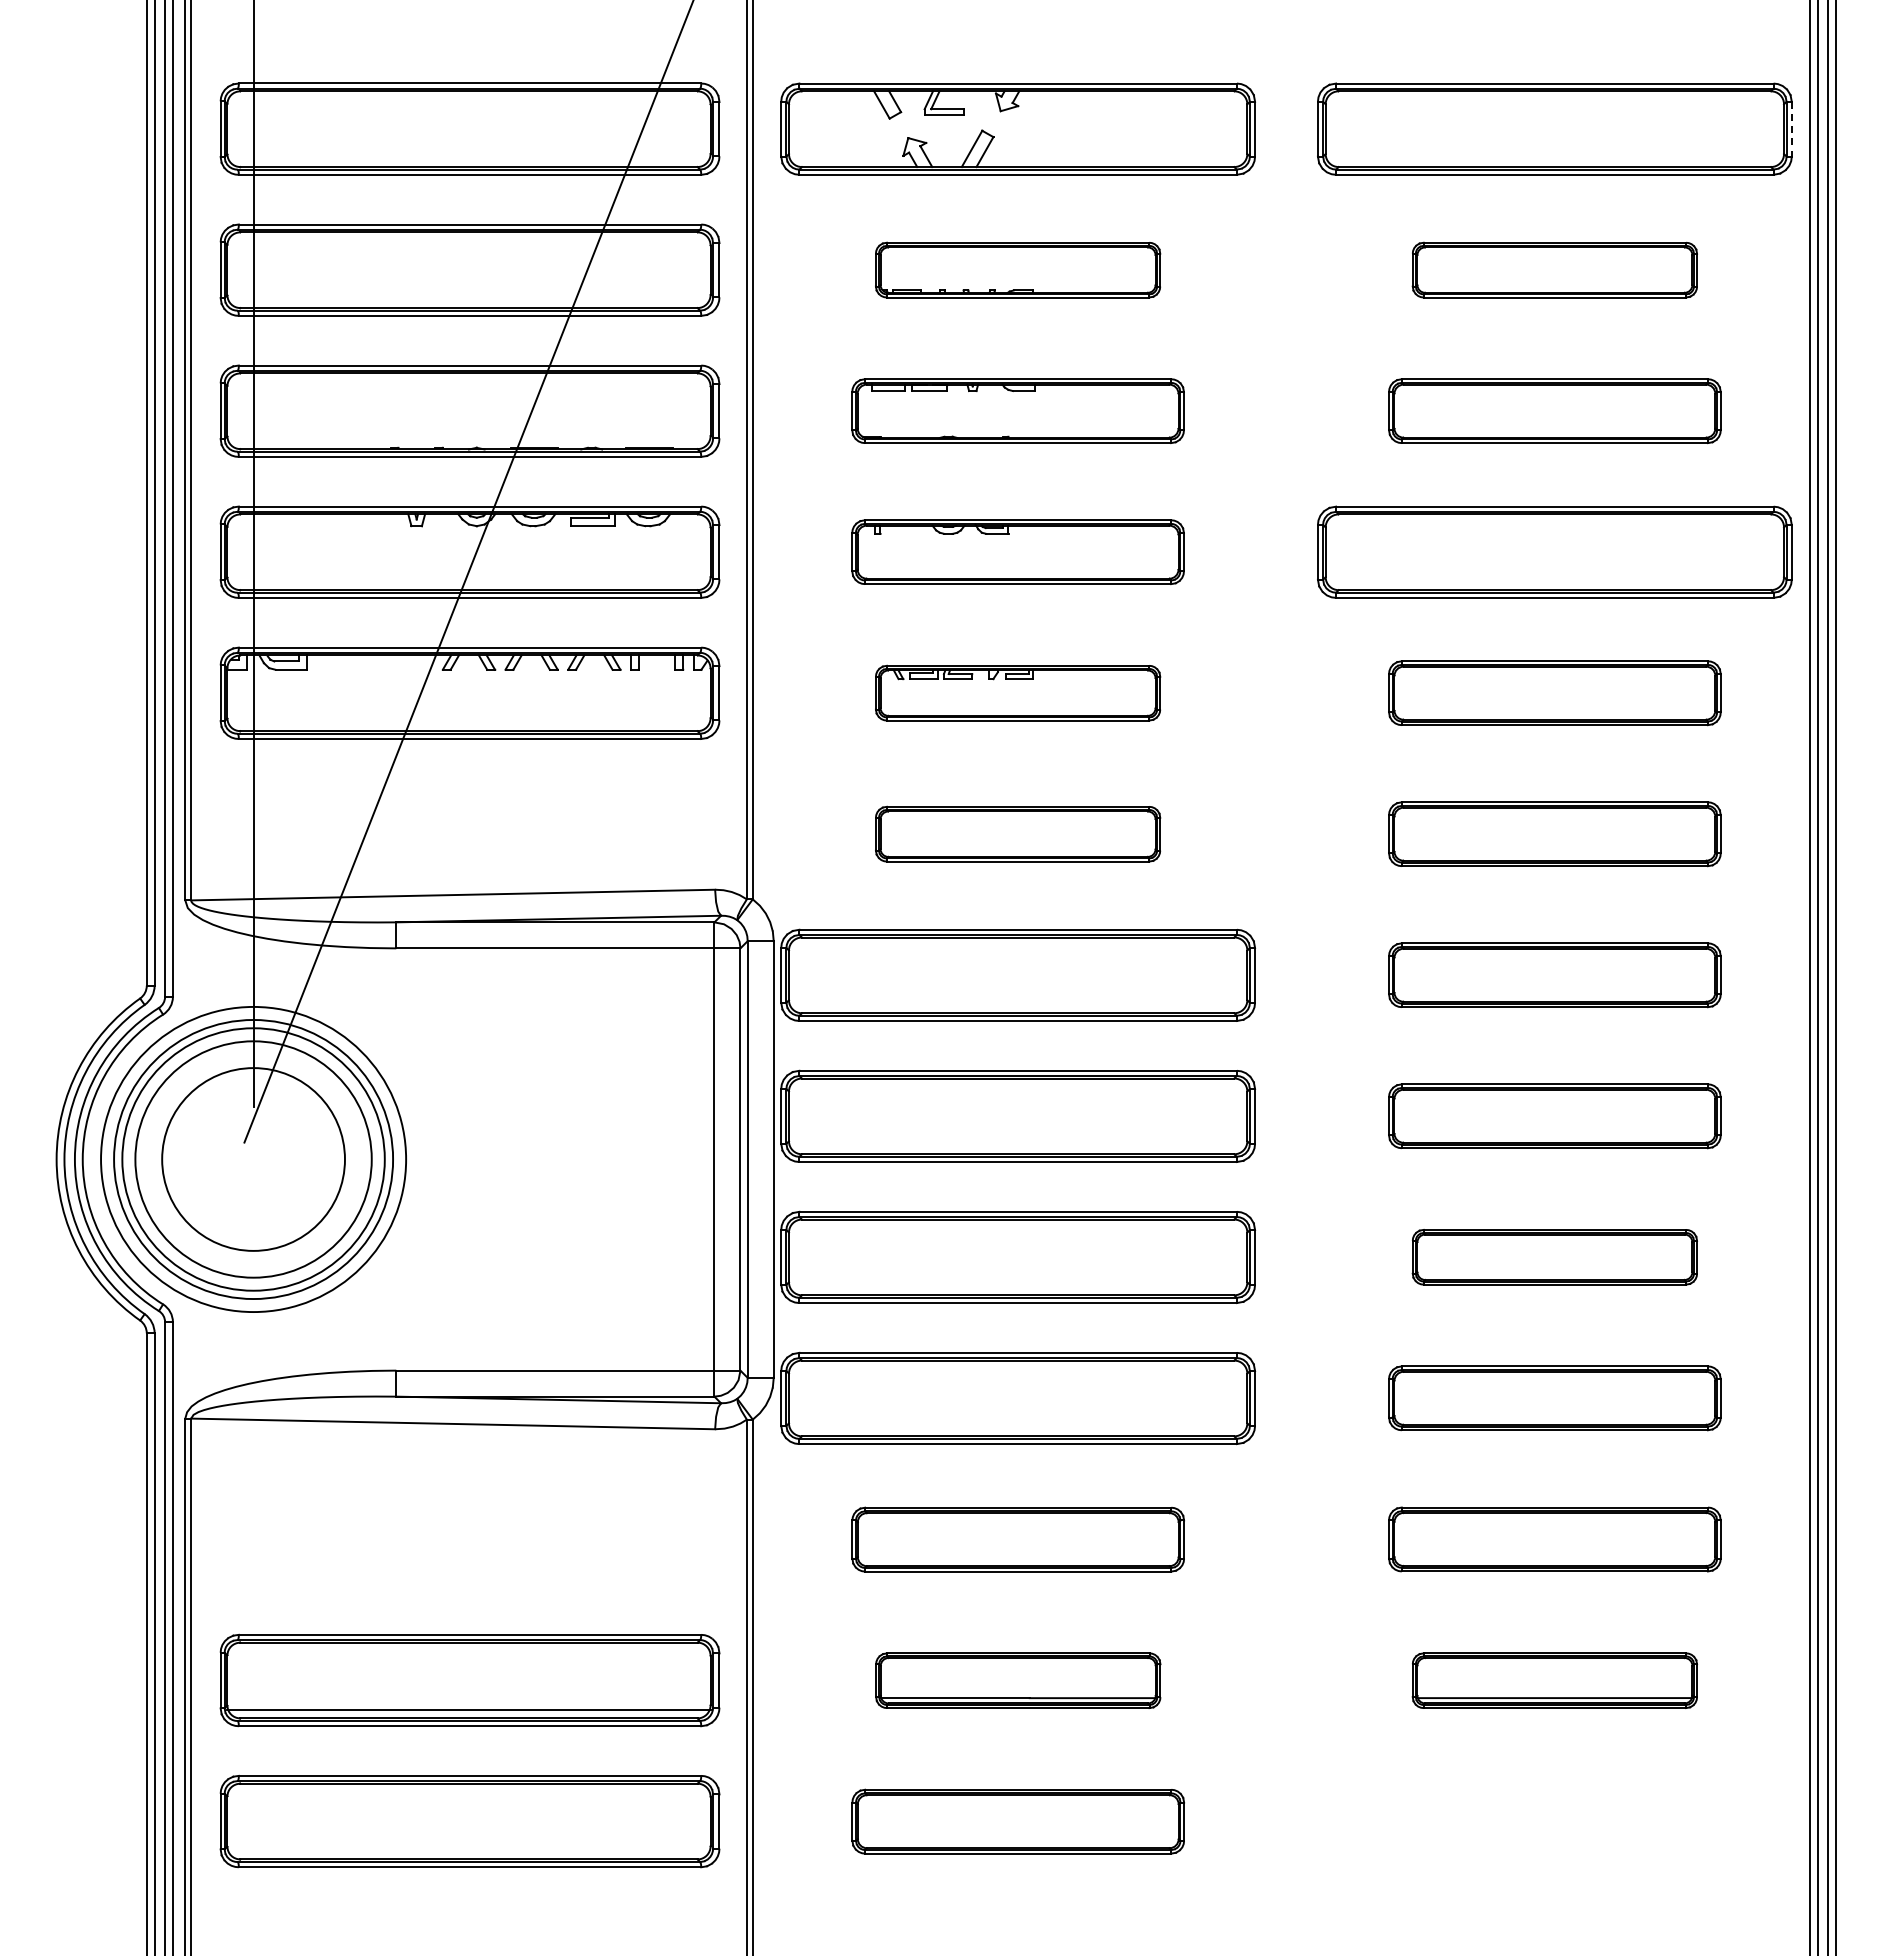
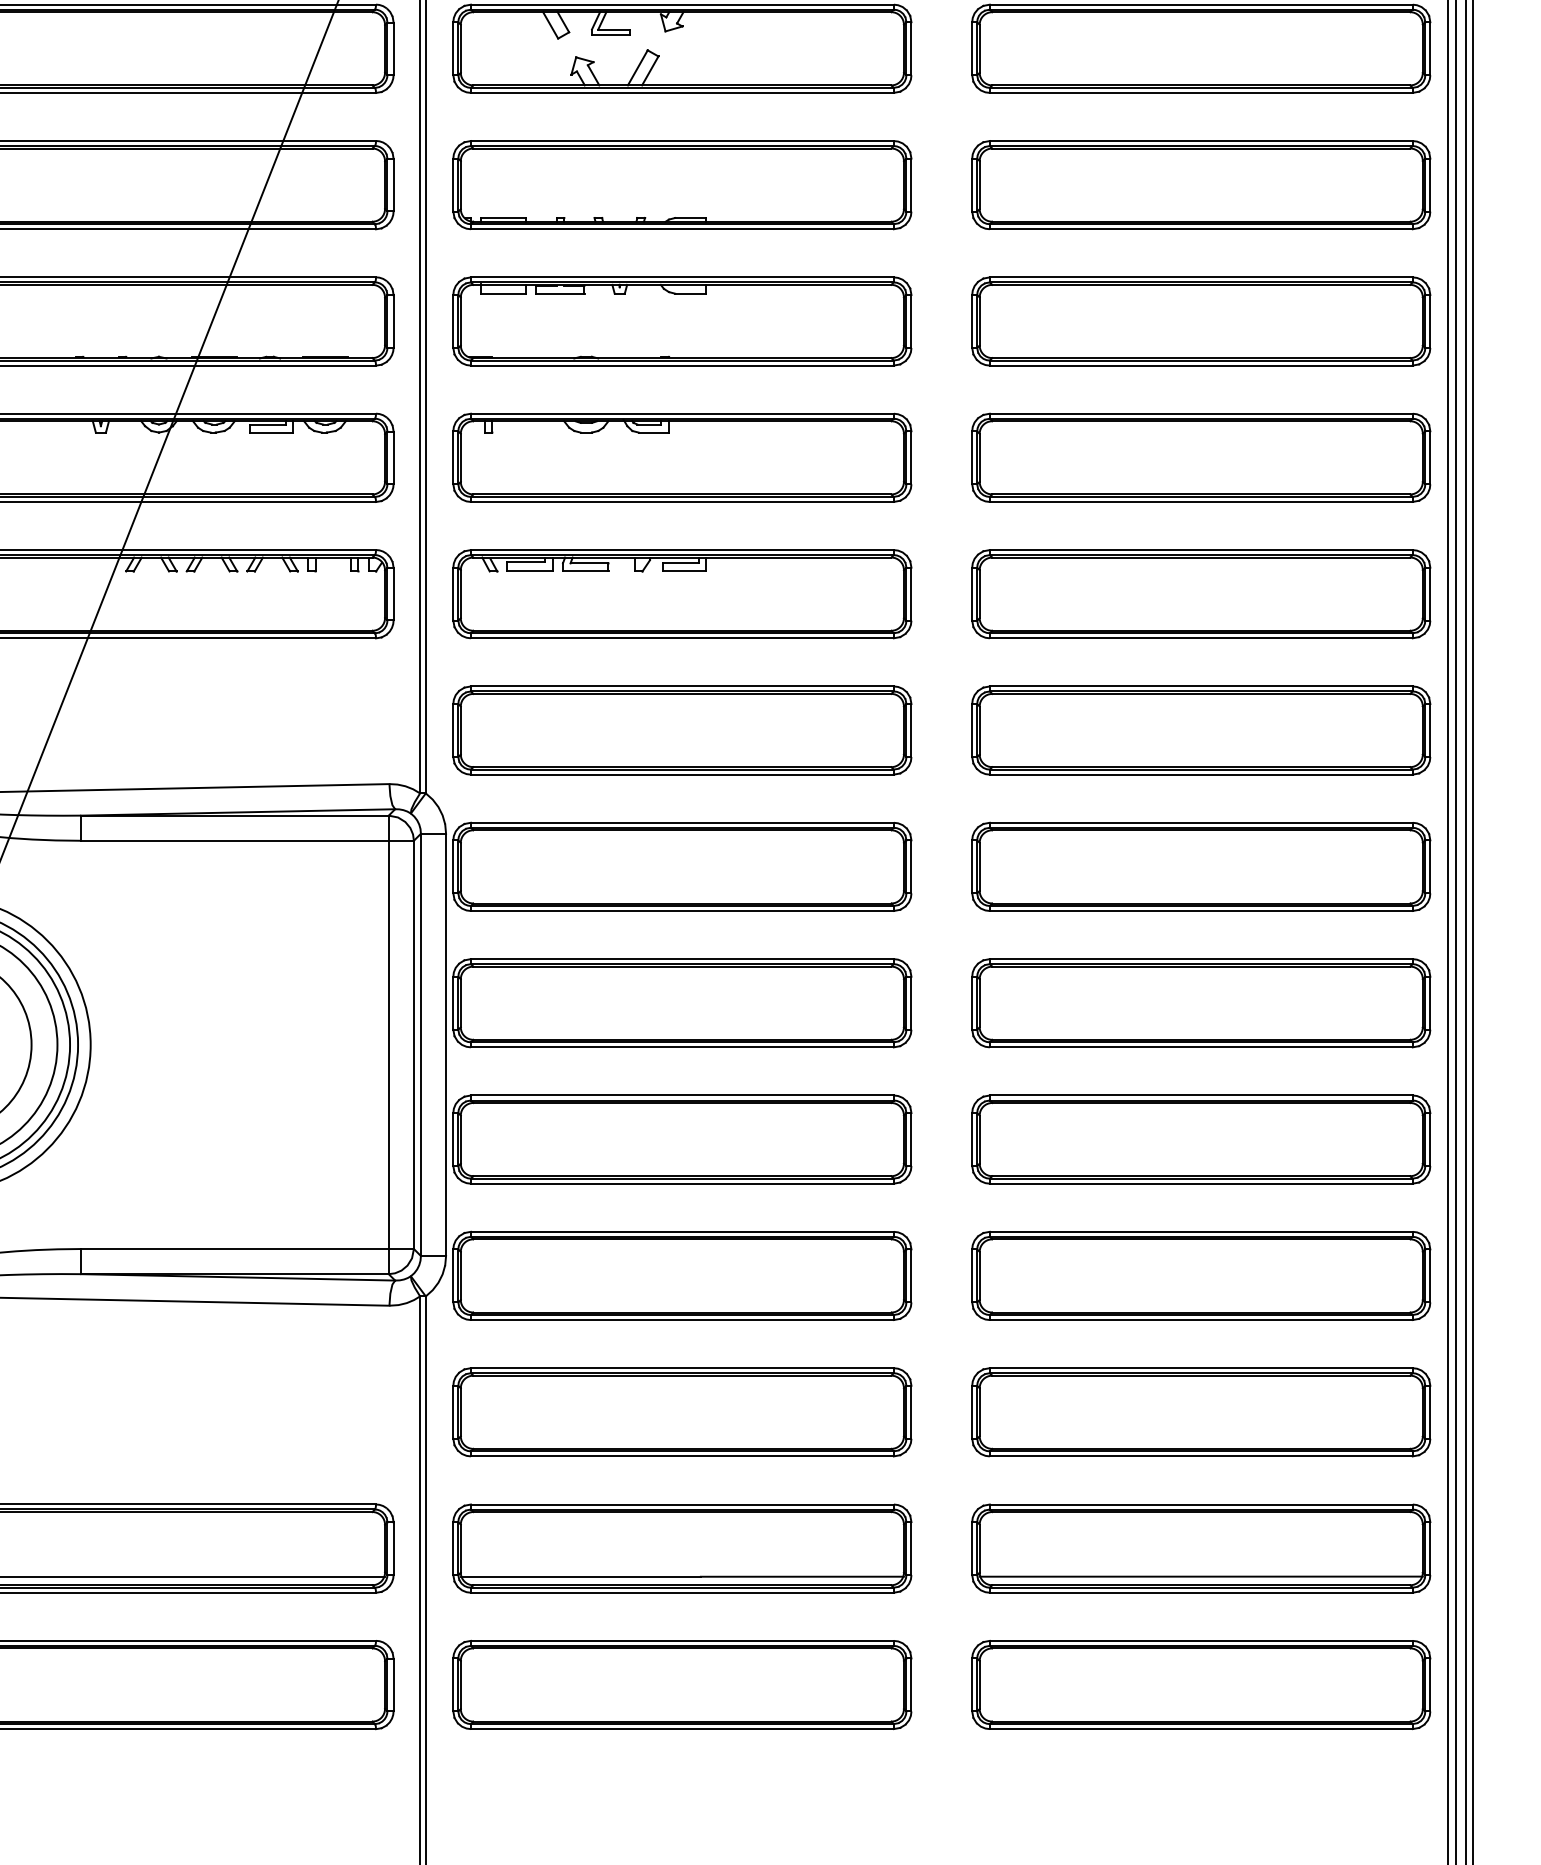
line: (1791, 129) -> (1430, 49), dashed -> solid
part: (1017, 269) -> (681, 184), size x1.67
part: (1554, 269) -> (1200, 184), size x1.67
part: (1017, 410) -> (681, 320), size x1.43
part: (1554, 410) -> (1200, 320), size x1.43
part: (1017, 551) -> (681, 457), size x1.43
part: (1017, 692) -> (681, 593), size x1.67
part: (1554, 692) -> (1200, 593), size x1.43
part: (1017, 833) -> (681, 729), size x1.67
part: (1554, 833) -> (1200, 729), size x1.43
part: (1554, 974) -> (1200, 866), size x1.43
part: (1554, 1115) -> (1200, 1002), size x1.43
part: (1554, 1256) -> (1200, 1138), size x1.67
part: (1554, 1397) -> (1200, 1274), size x1.43
part: (1018, 1539) -> (682, 1412), size x1.43
part: (1554, 1539) -> (1200, 1412), size x1.43
part: (1018, 1680) -> (682, 1548), size x1.67
part: (1554, 1680) -> (1200, 1548), size x1.67
part: (1018, 1821) -> (682, 1684), size x1.43
part: (1554, 1821) -> (1200, 1684), added

